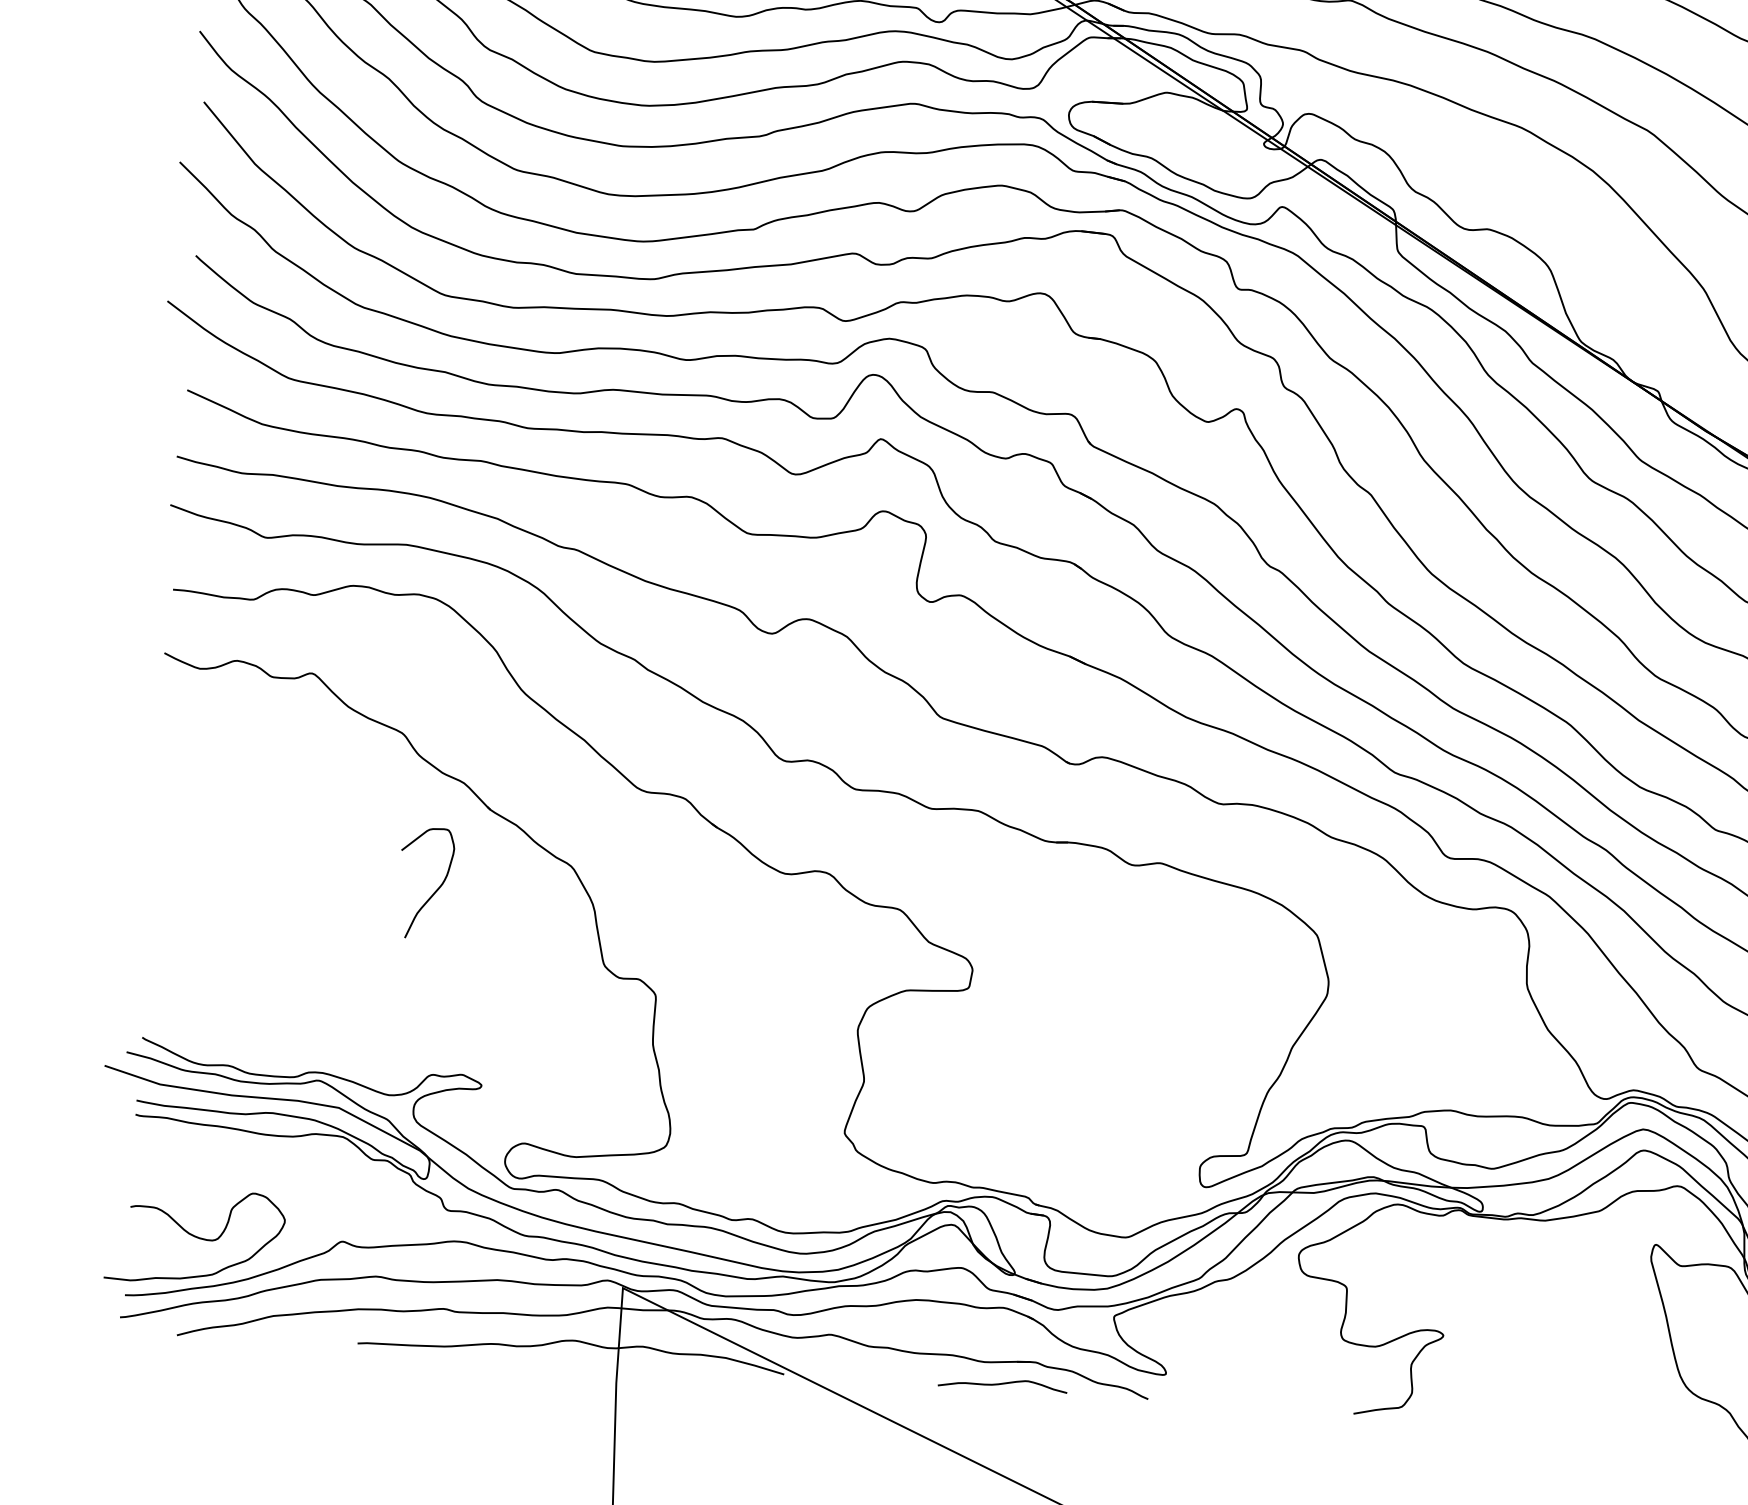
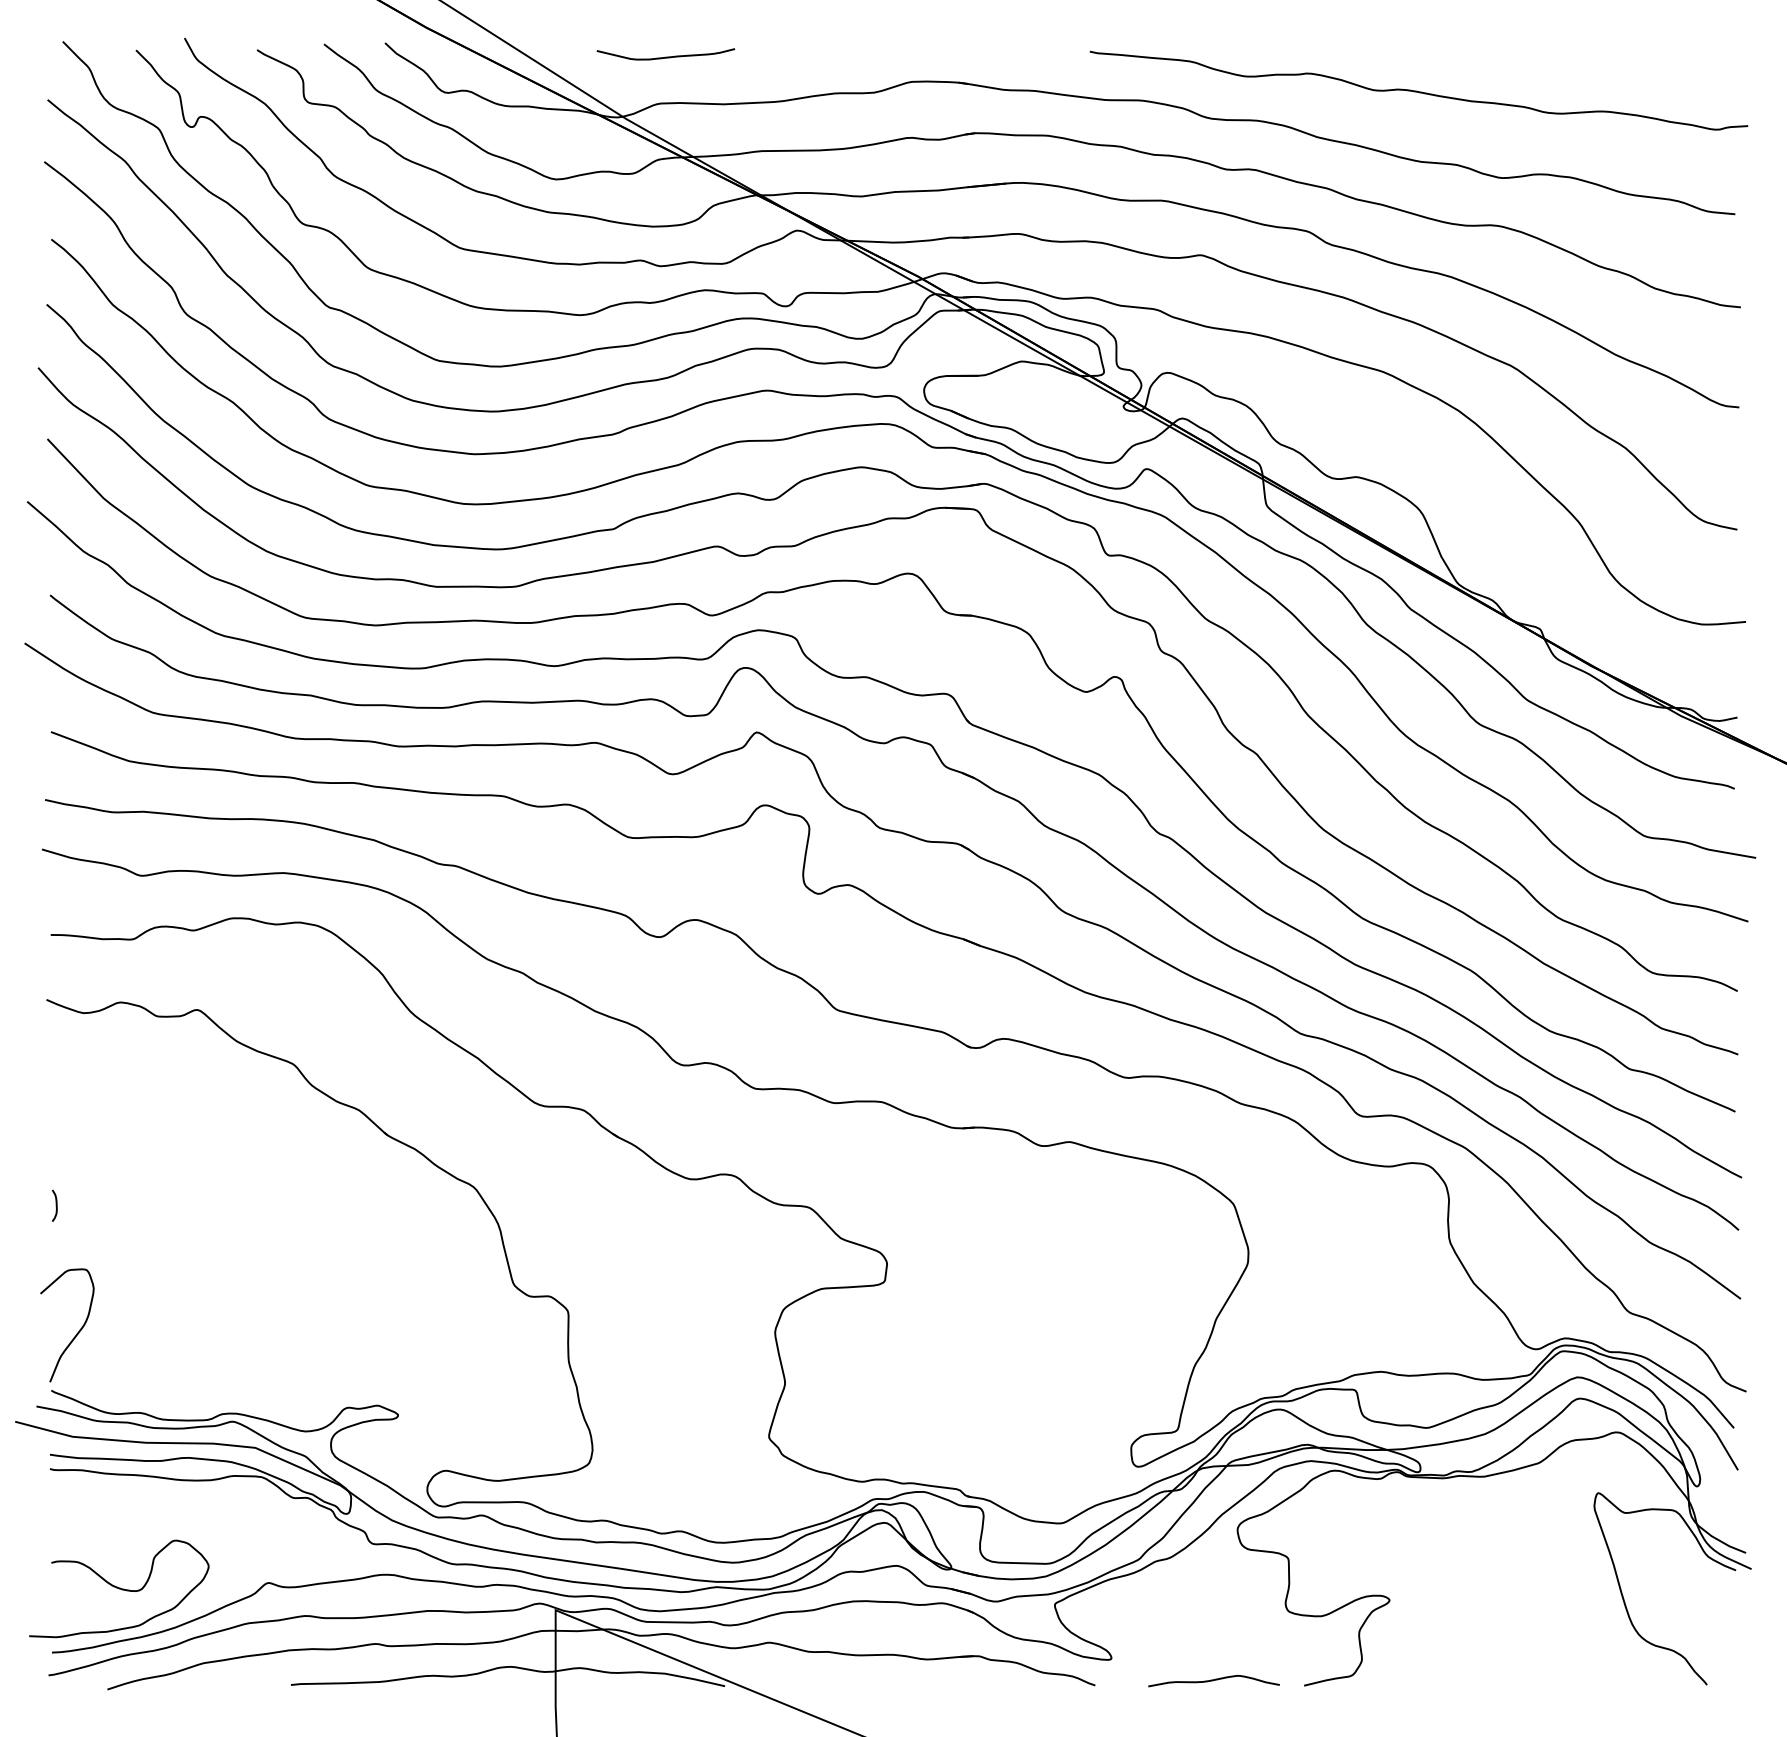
curve: (159, 855) -> (55, 1205), added
curve: (434, 891) -> (76, 1333), moved
curve: (1002, 1385) -> (1213, 1681), moved

